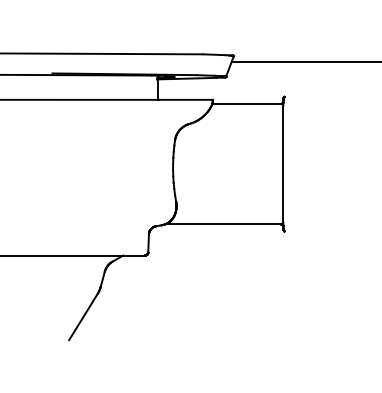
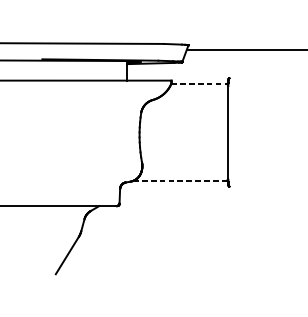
line: (247, 103) -> (199, 83), solid -> dashed
line: (223, 224) -> (180, 181), solid -> dashed

